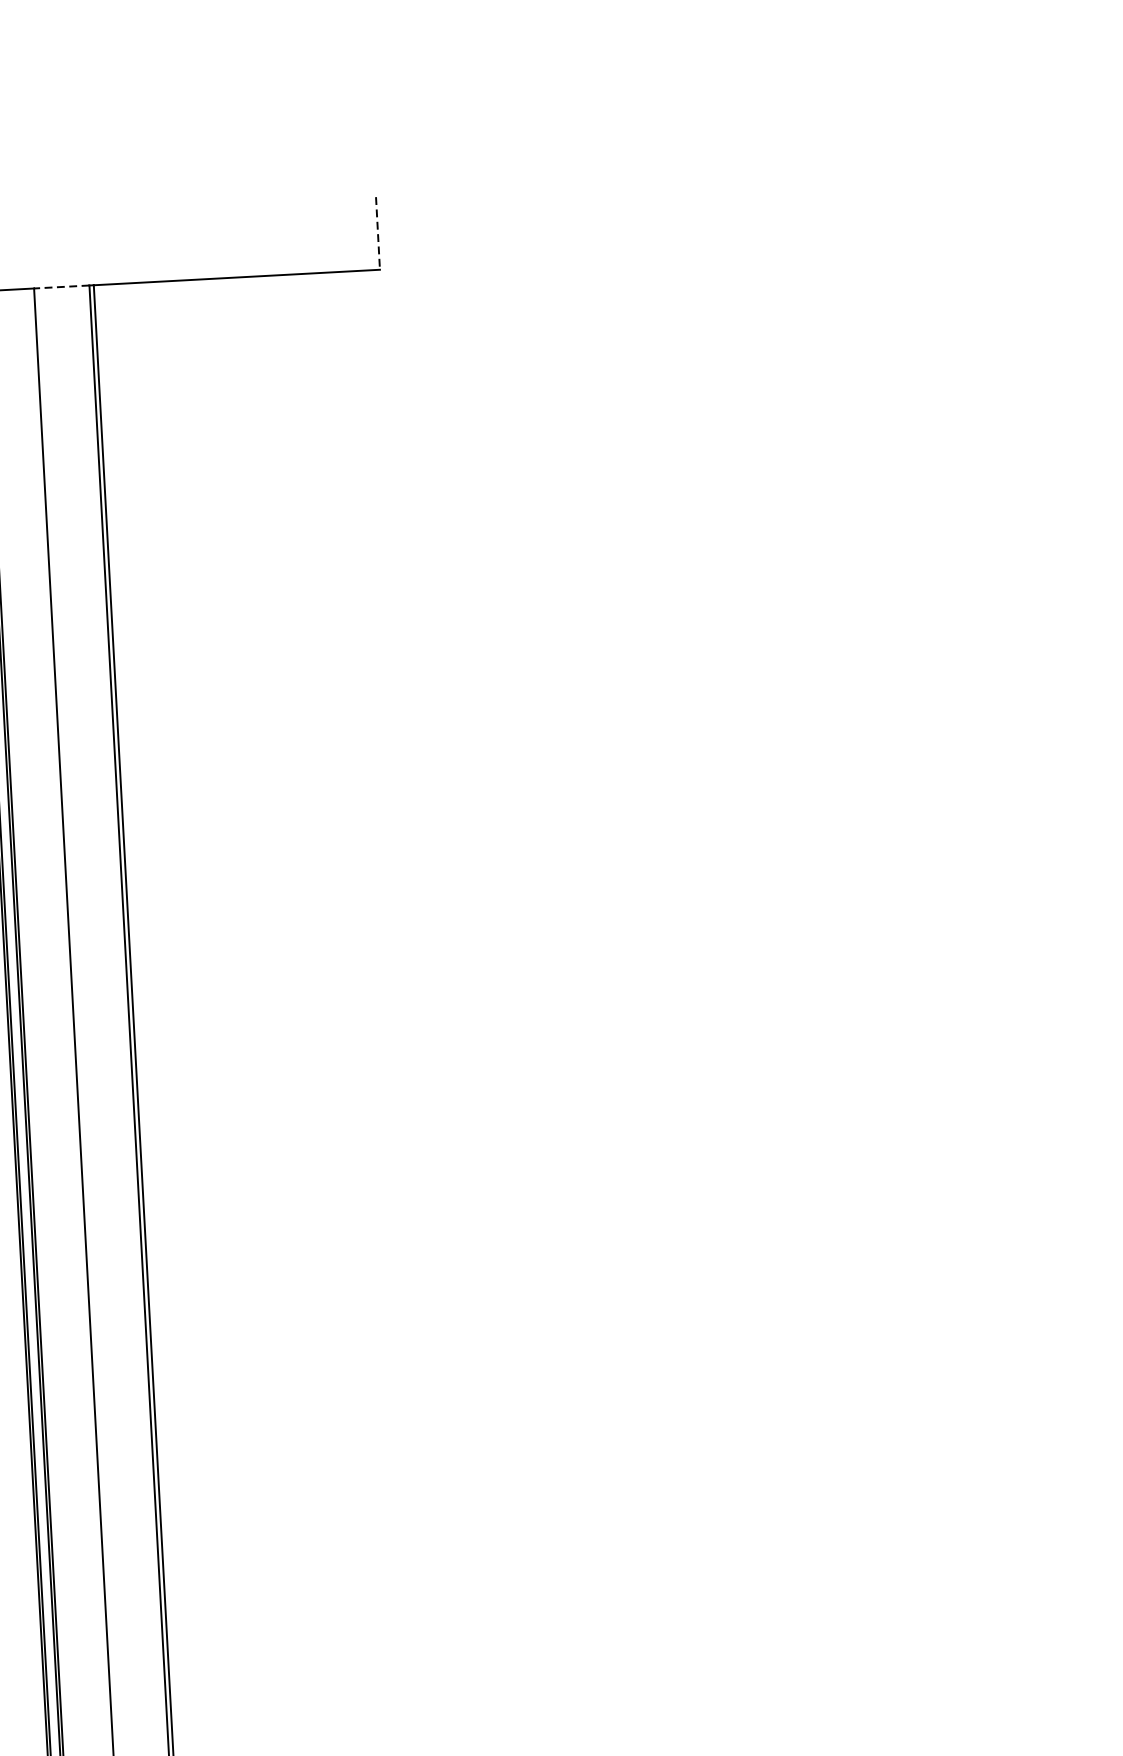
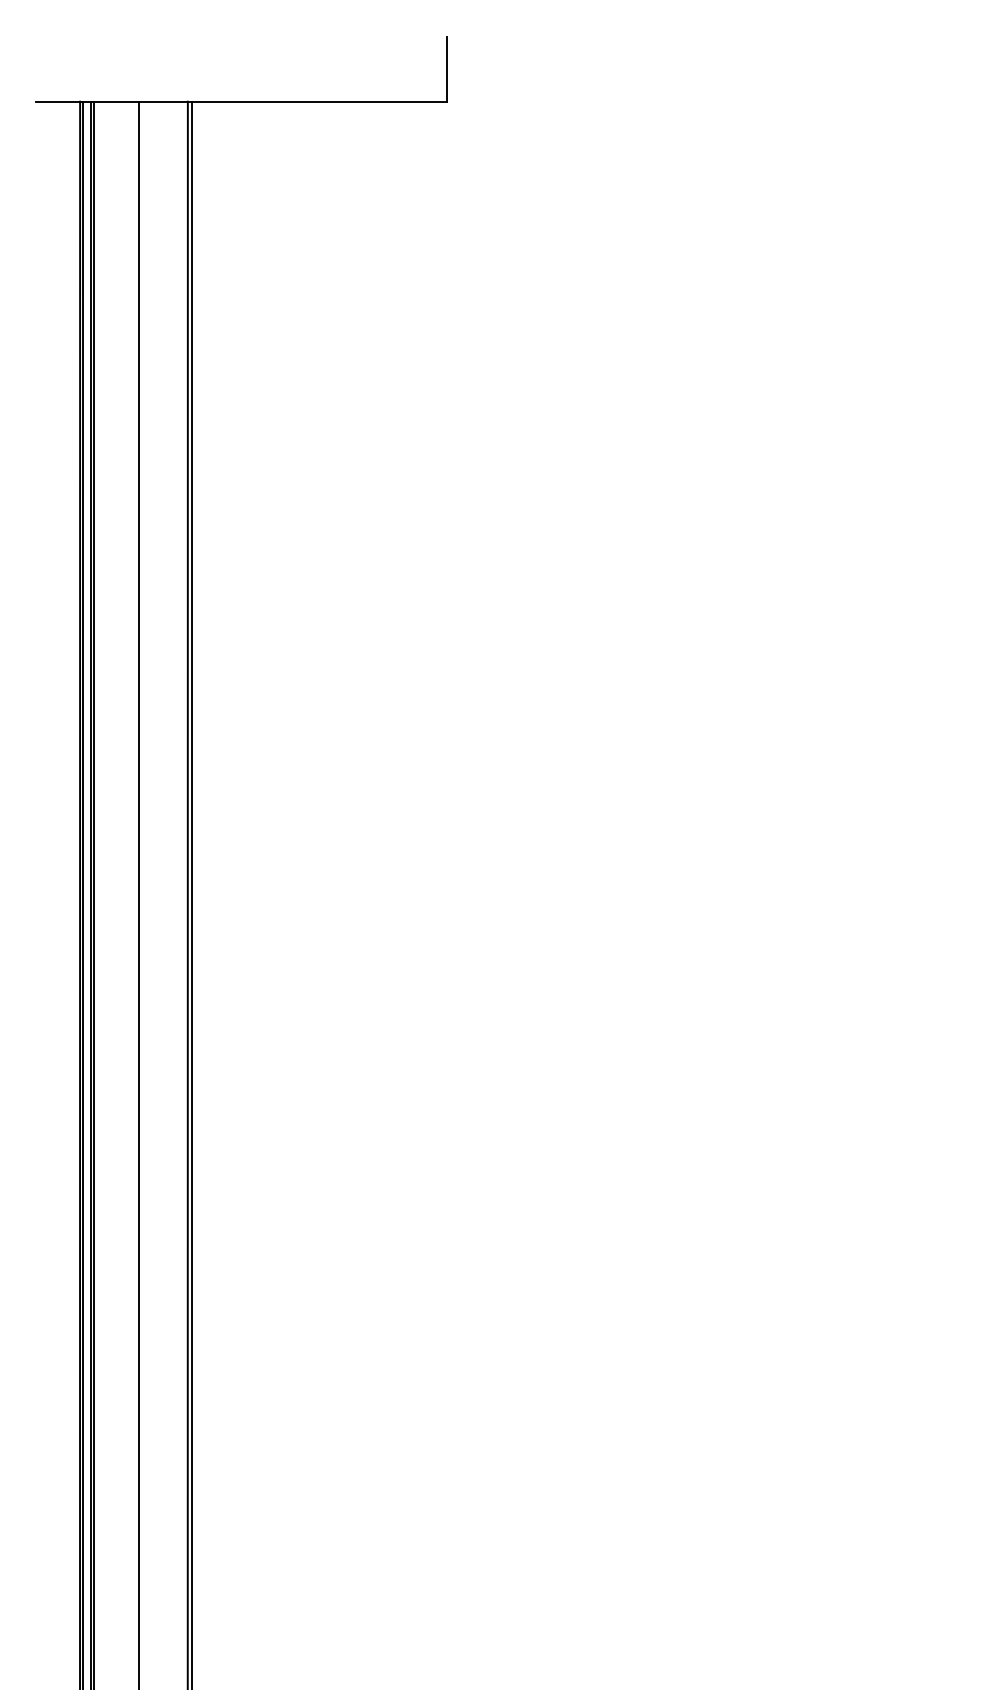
line: (377, 233) -> (446, 69), dashed -> solid
line: (62, 286) -> (163, 101), dashed -> solid

